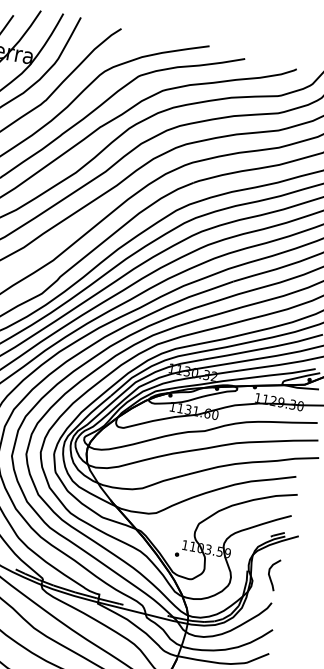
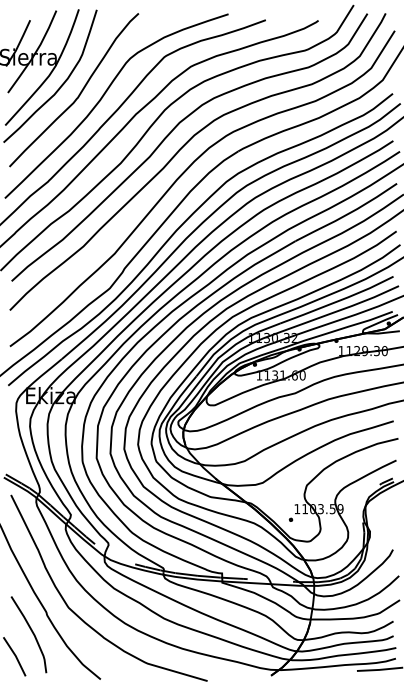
curve: (270, 574) -> (386, 522), removed

